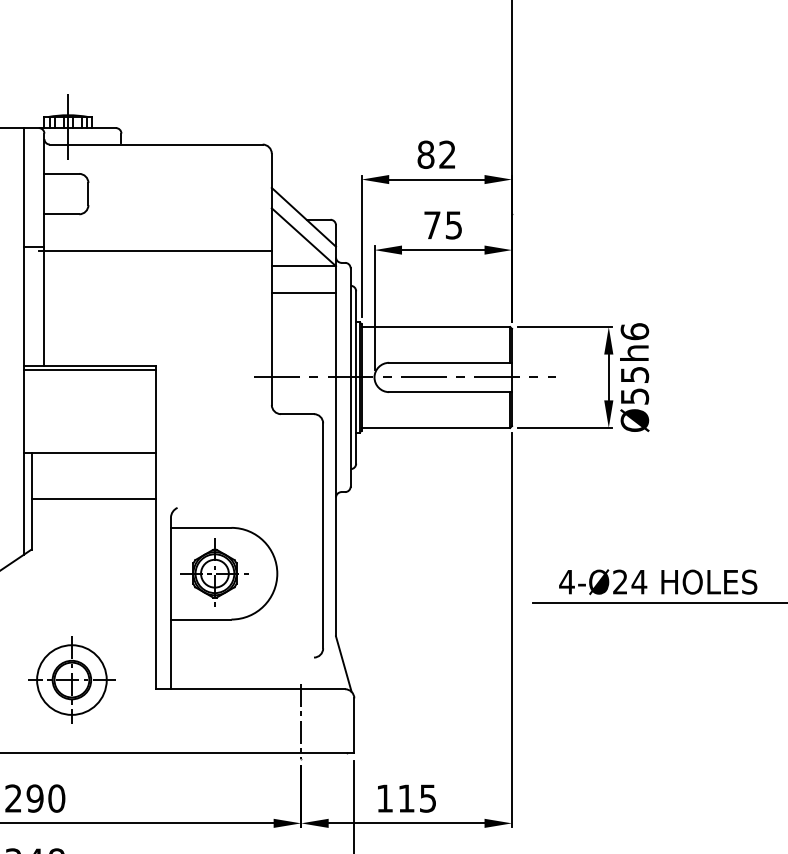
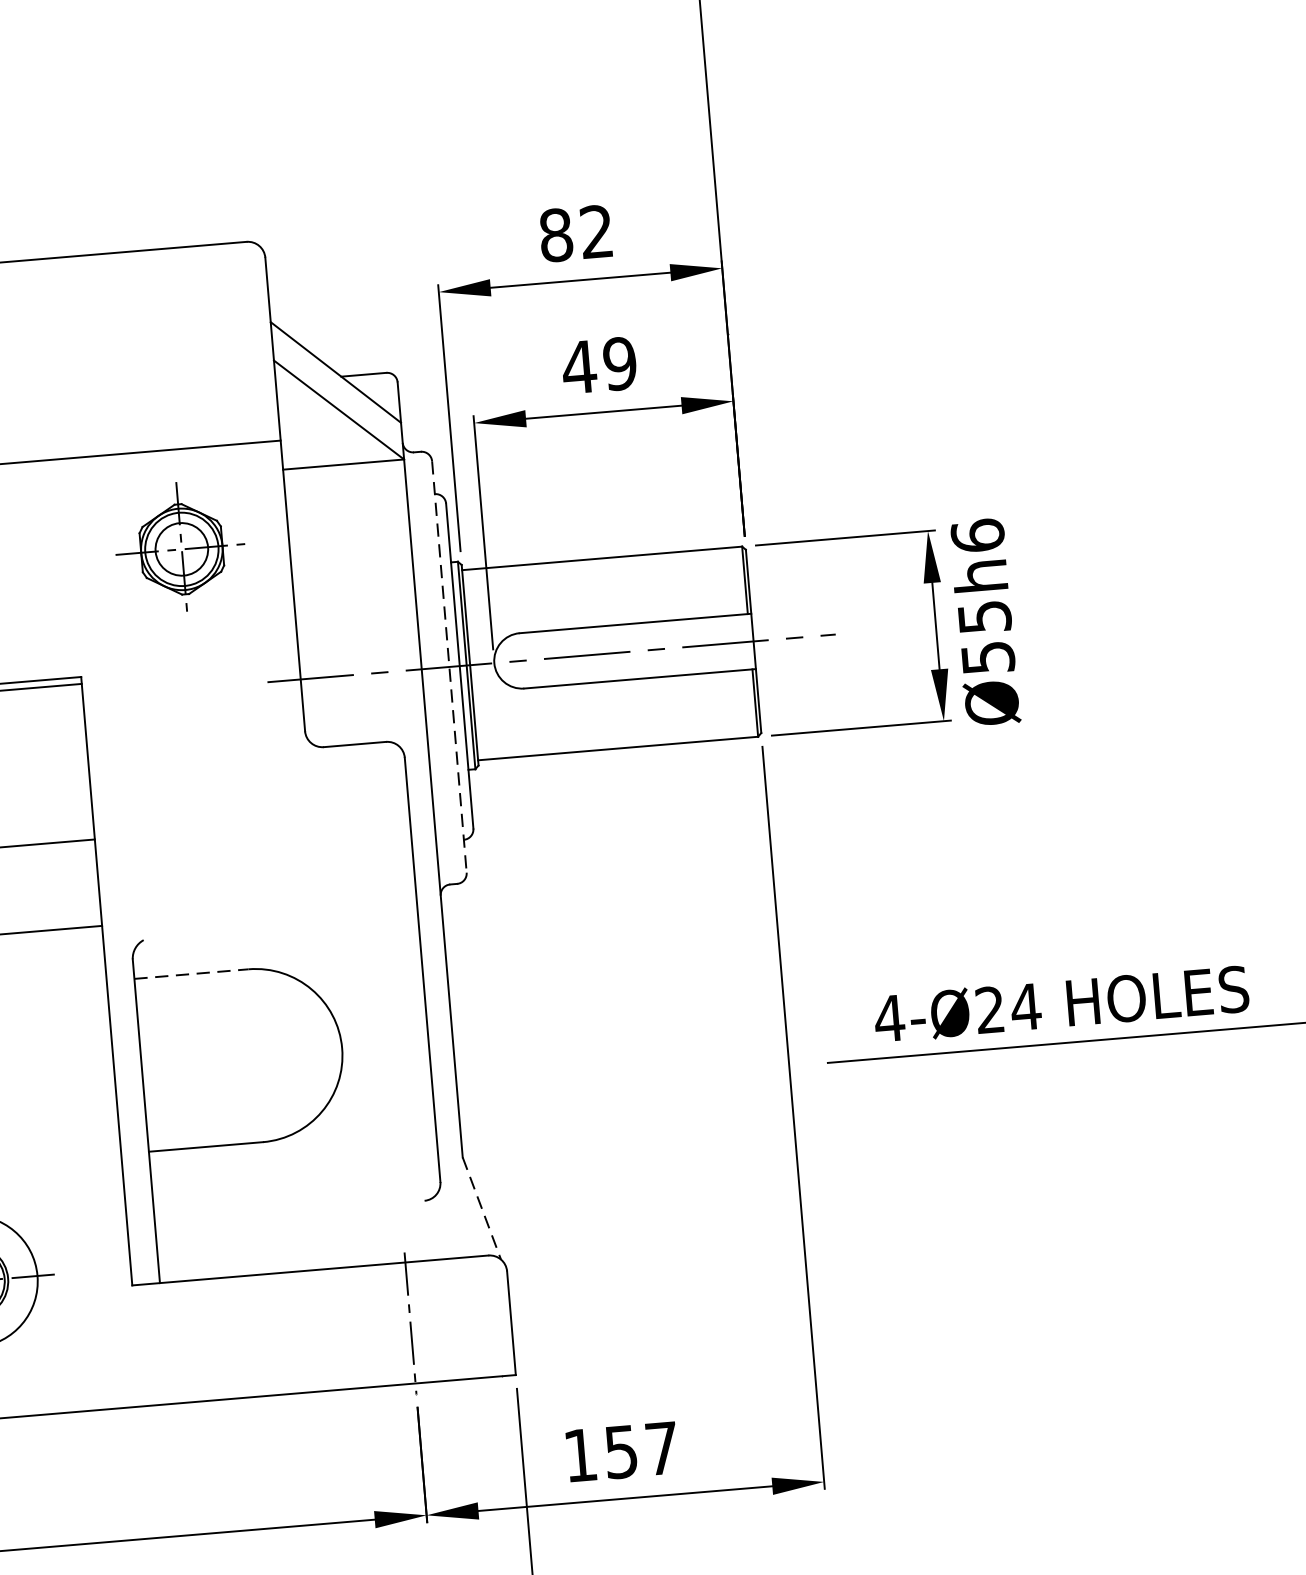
text: (442, 225) -> (598, 365), 75 -> 49
line: (303, 293) -> (347, 516), removed
line: (350, 377) -> (449, 667), solid -> dashed
line: (201, 527) -> (191, 973), solid -> dashed
part: (214, 572) -> (180, 547), moved
line: (343, 664) -> (481, 1209), solid -> dashed
text: (417, 798) -> (642, 1450), 115 -> 157

